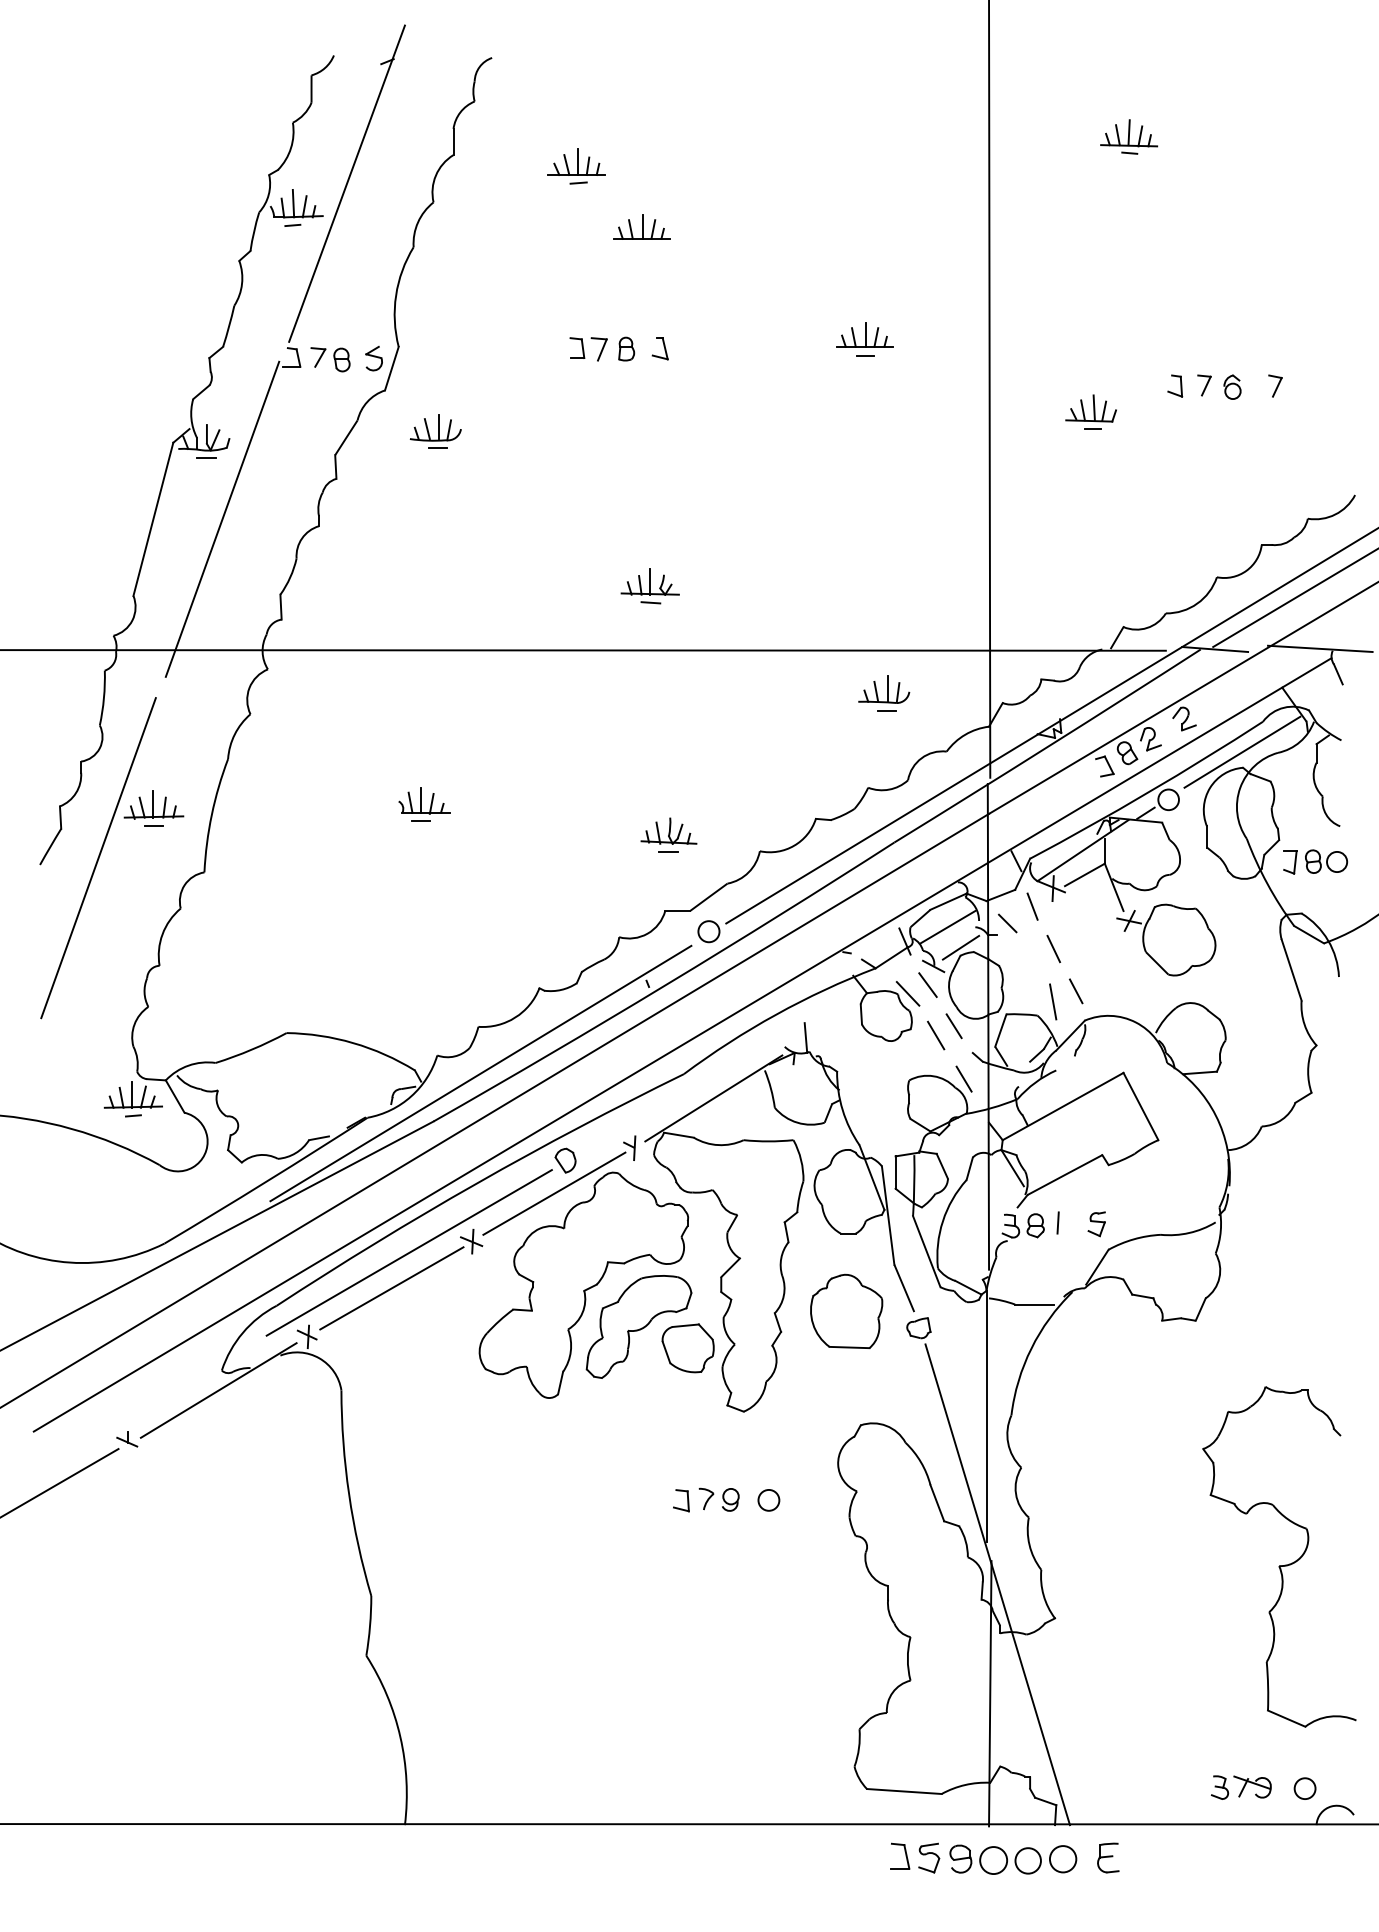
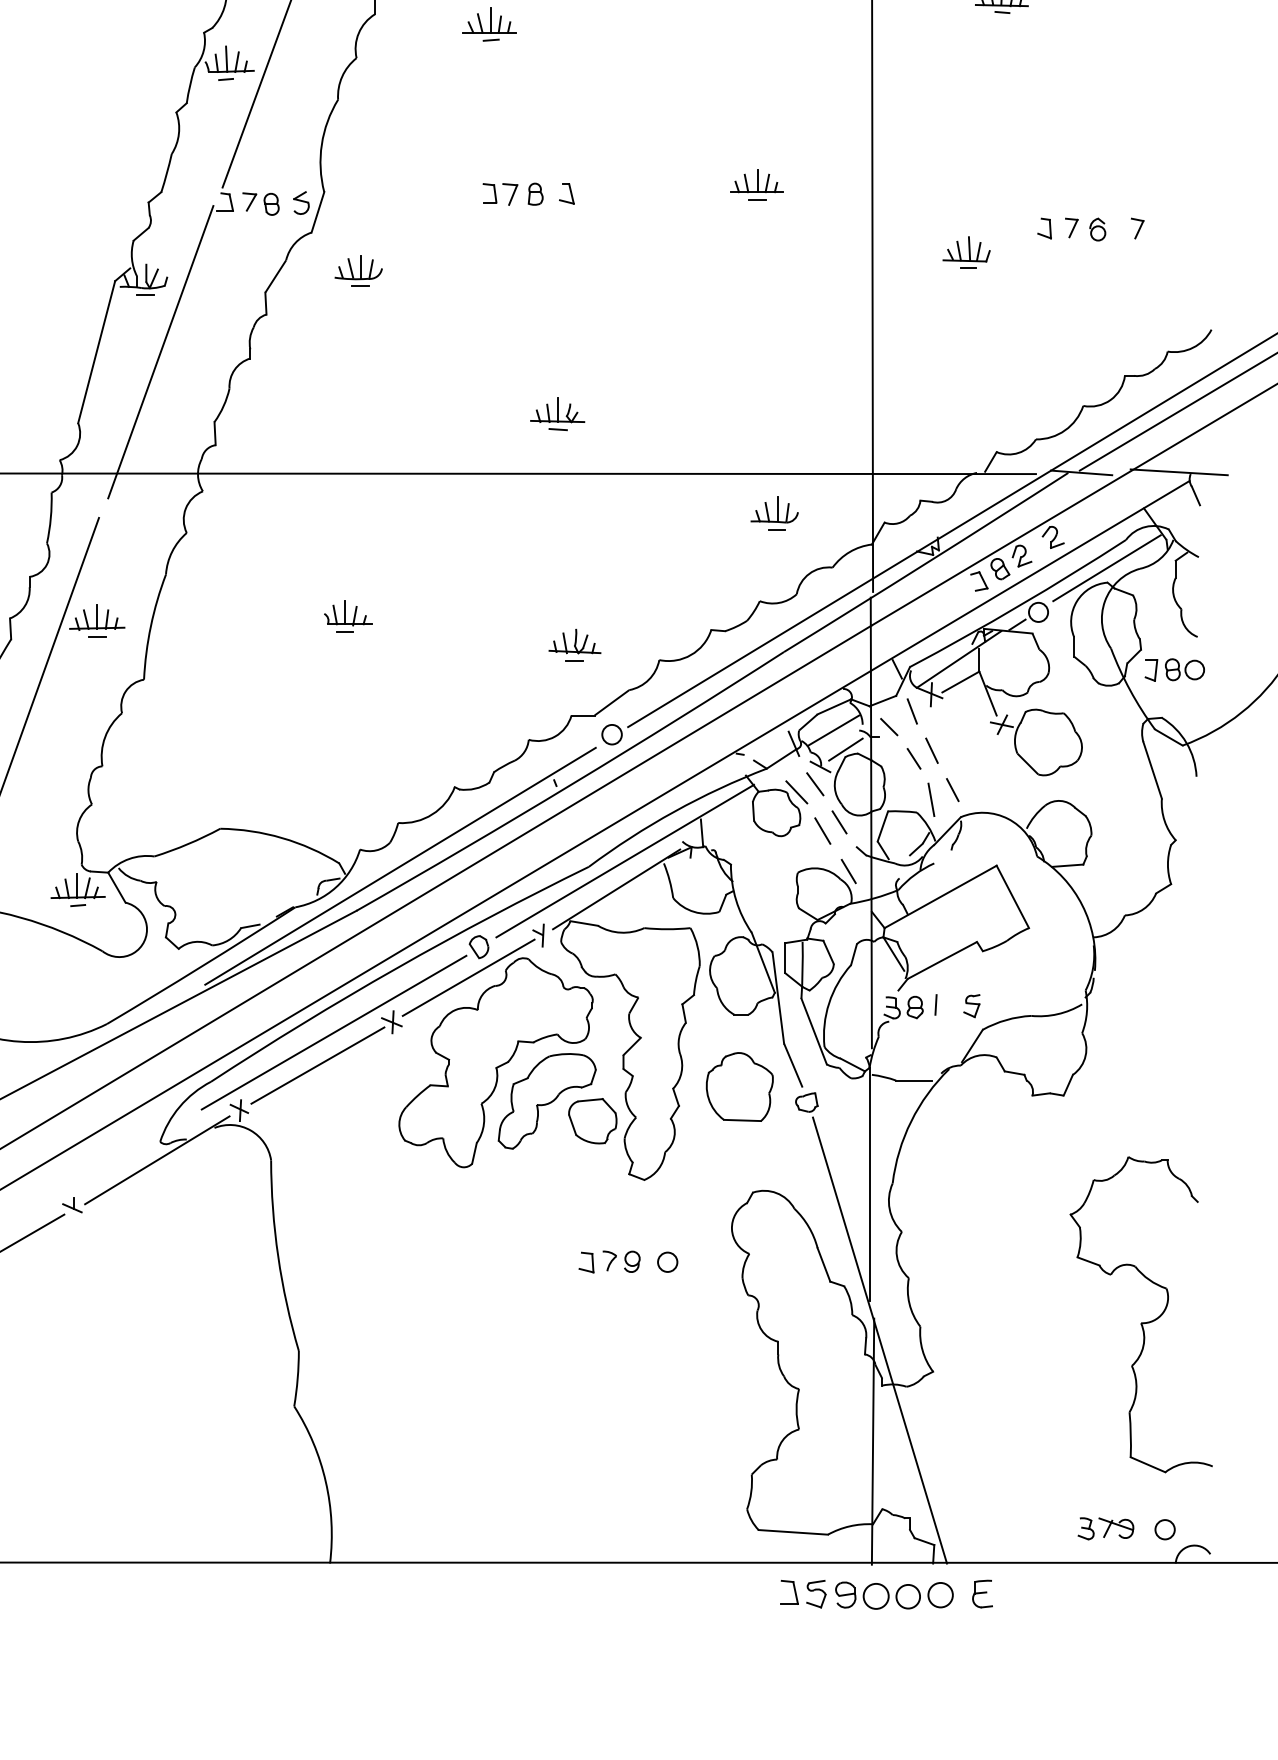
part: (641, 226) -> (549, 80), removed
line: (1034, 957) -> (914, 758), added
line: (723, 1067) -> (625, 860), added

